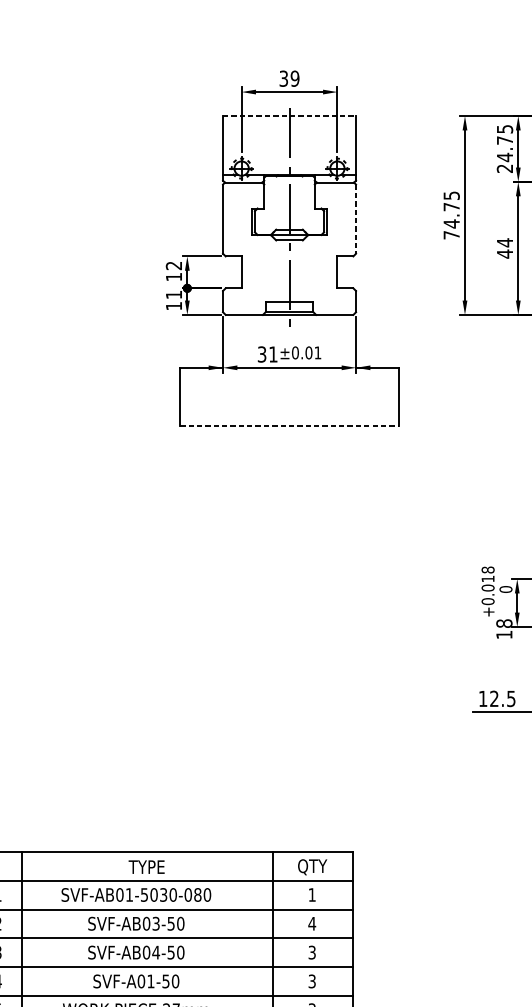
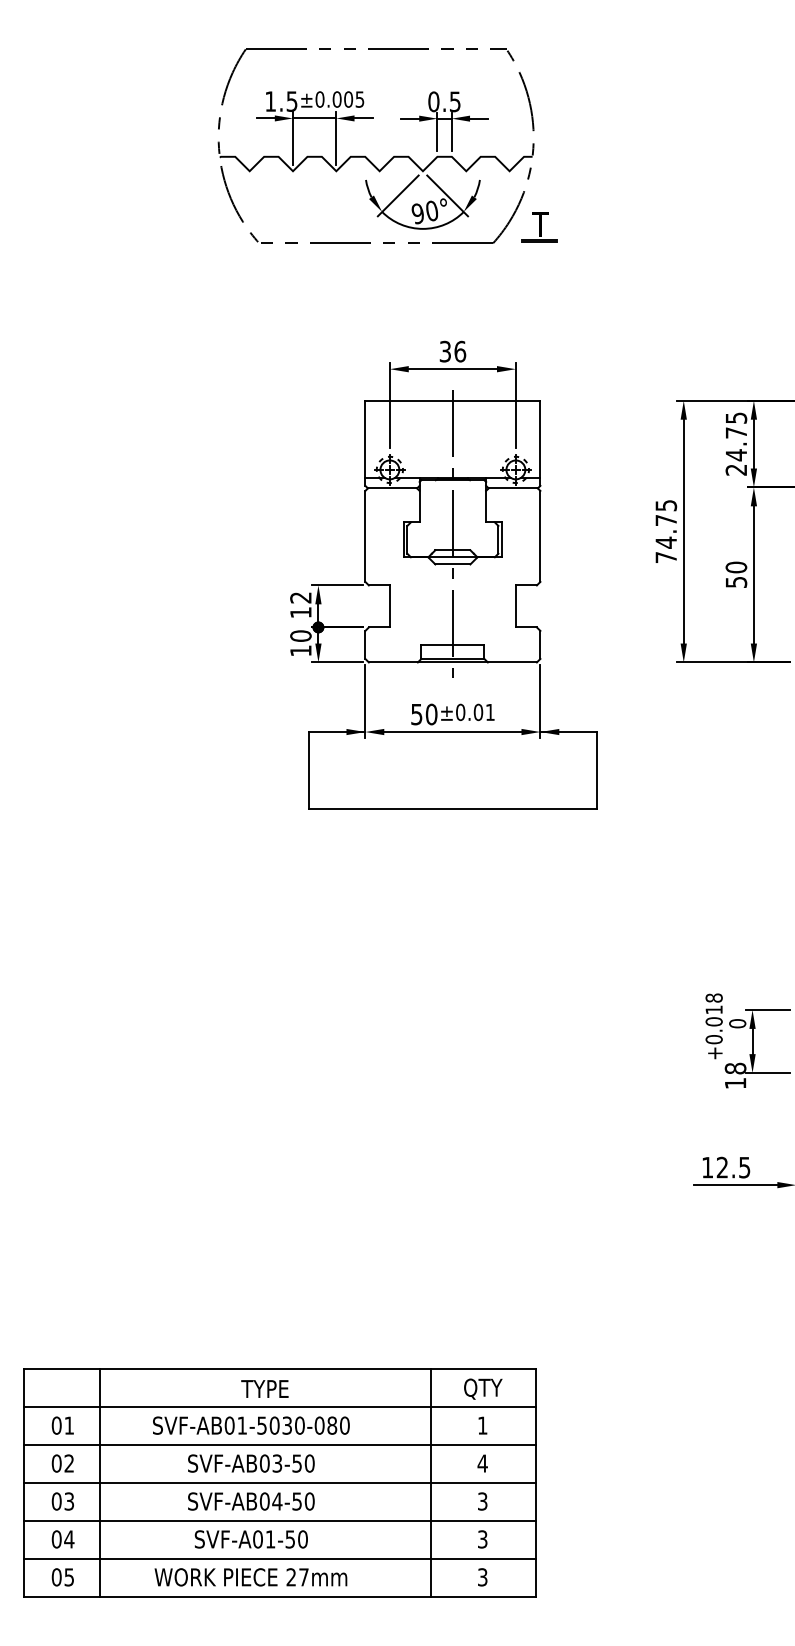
text: (295, 78) -> (460, 351), 39 -> 36
line: (289, 115) -> (452, 400), dashed -> solid
line: (356, 219) -> (540, 536), dashed -> solid
text: (505, 248) -> (736, 574), 44 -> 50
text: (173, 294) -> (300, 635), 11 -> 10
text: (267, 354) -> (424, 714), 31 -> 50
line: (289, 425) -> (452, 808), dashed -> solid

